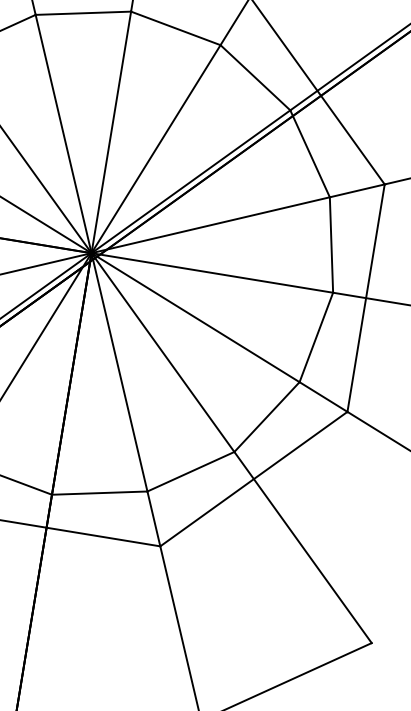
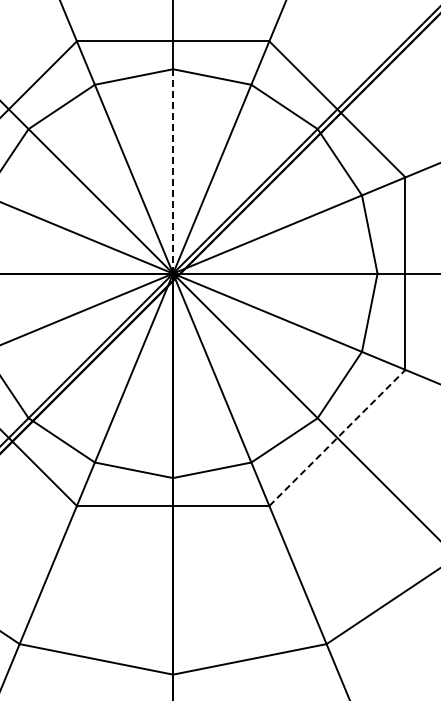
line: (111, 132) -> (173, 171), solid -> dashed
line: (254, 478) -> (337, 437), solid -> dashed

